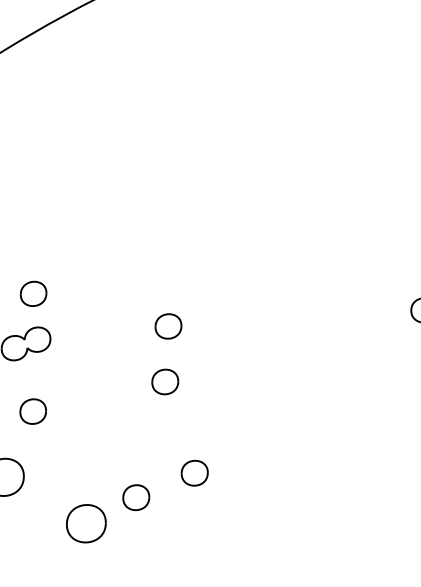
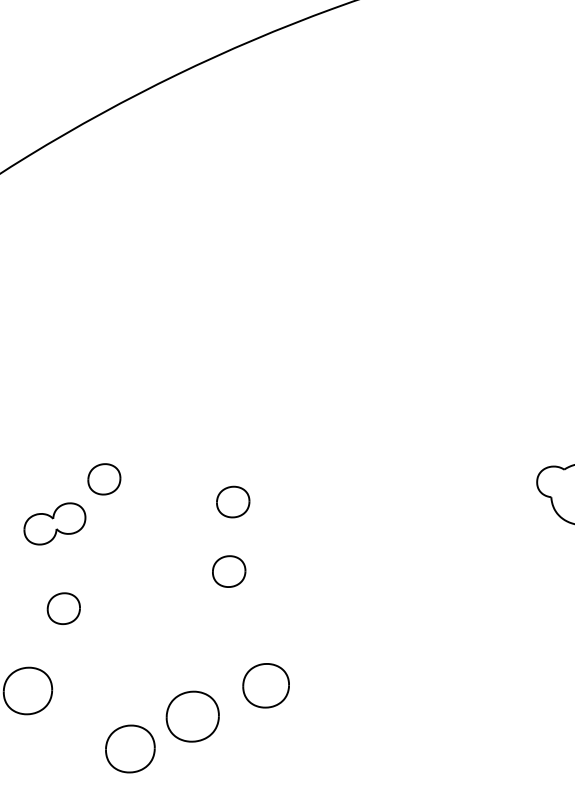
part: (33, 294) -> (104, 479), moved
part: (194, 472) -> (265, 685), size x1.4
part: (135, 496) -> (192, 715), size x1.6

